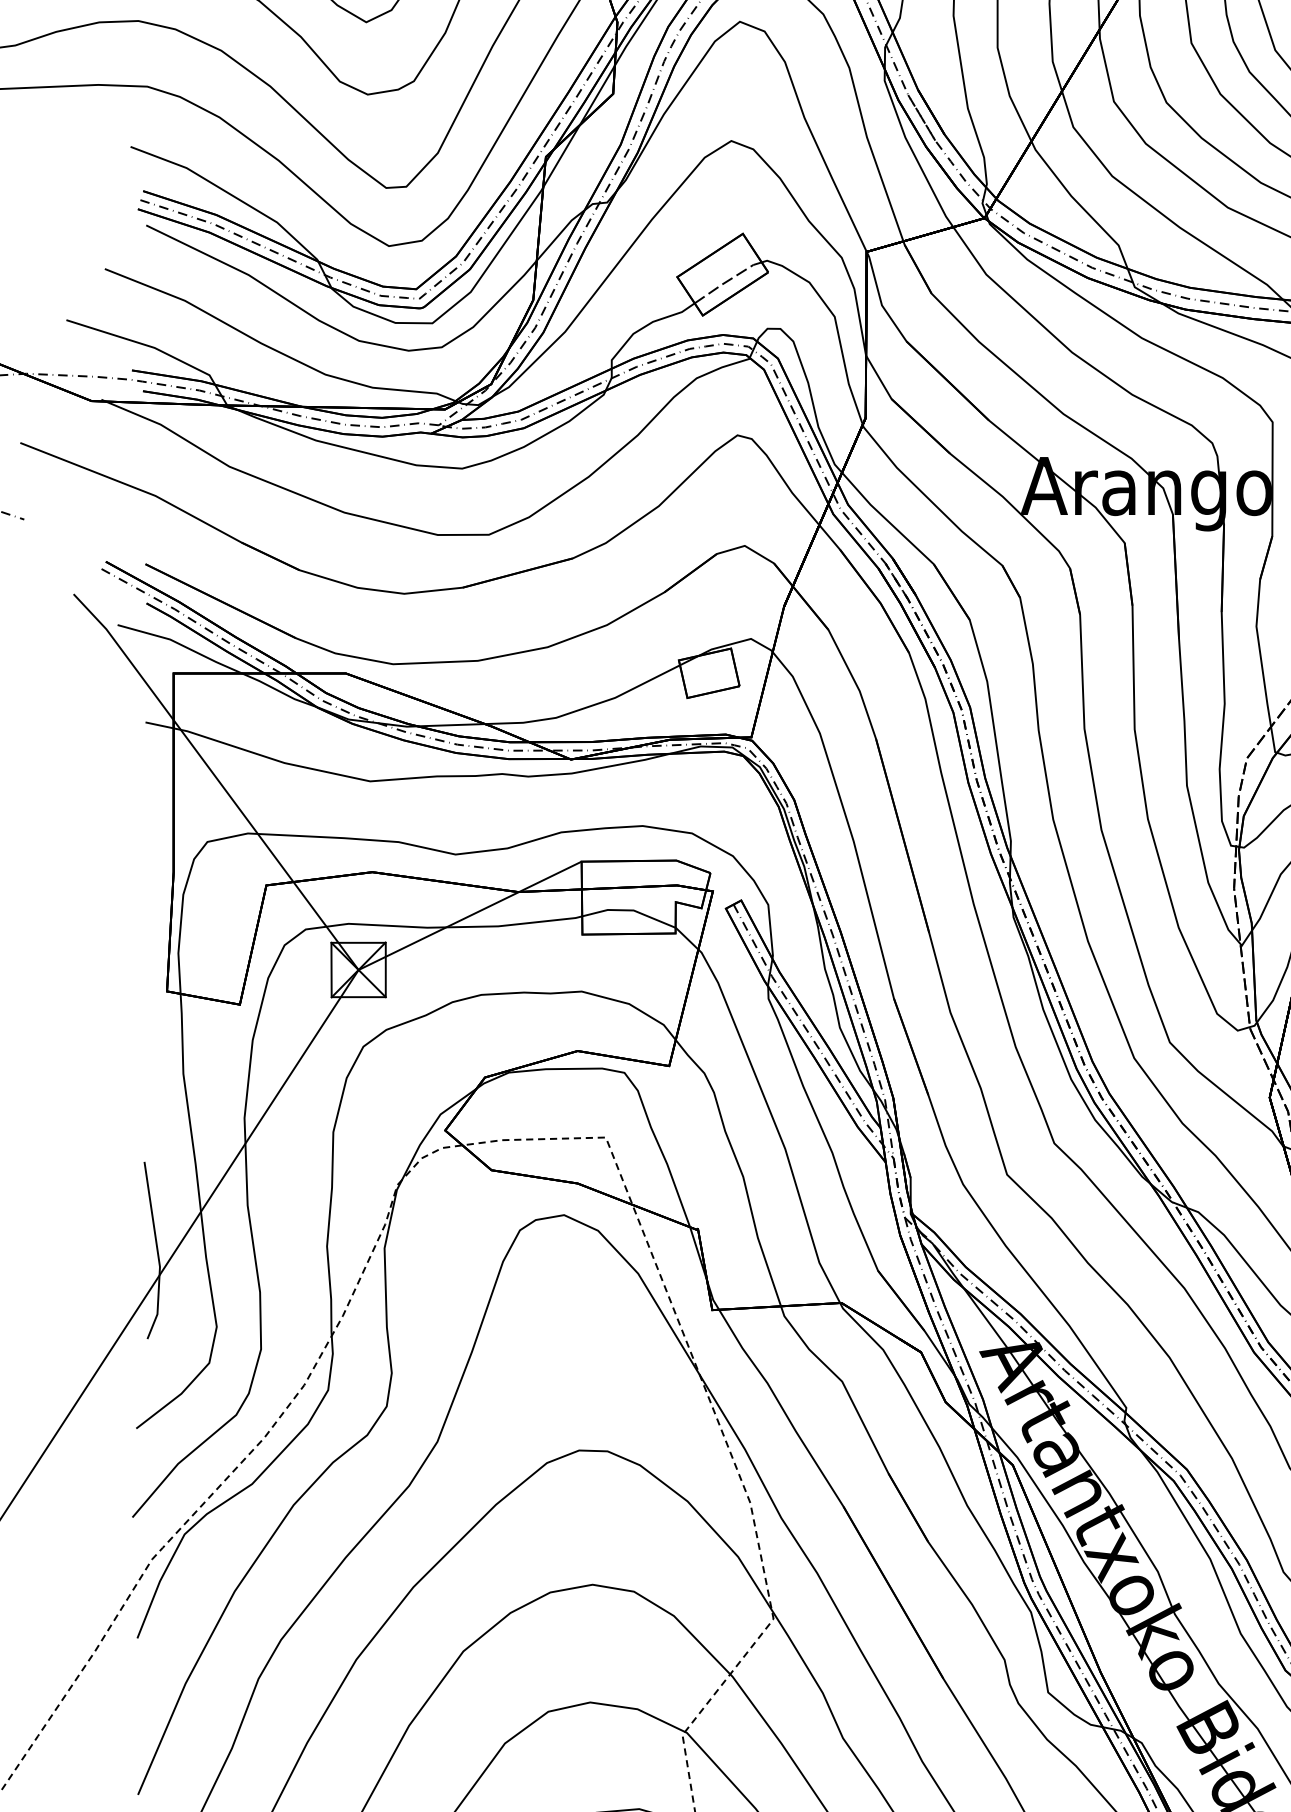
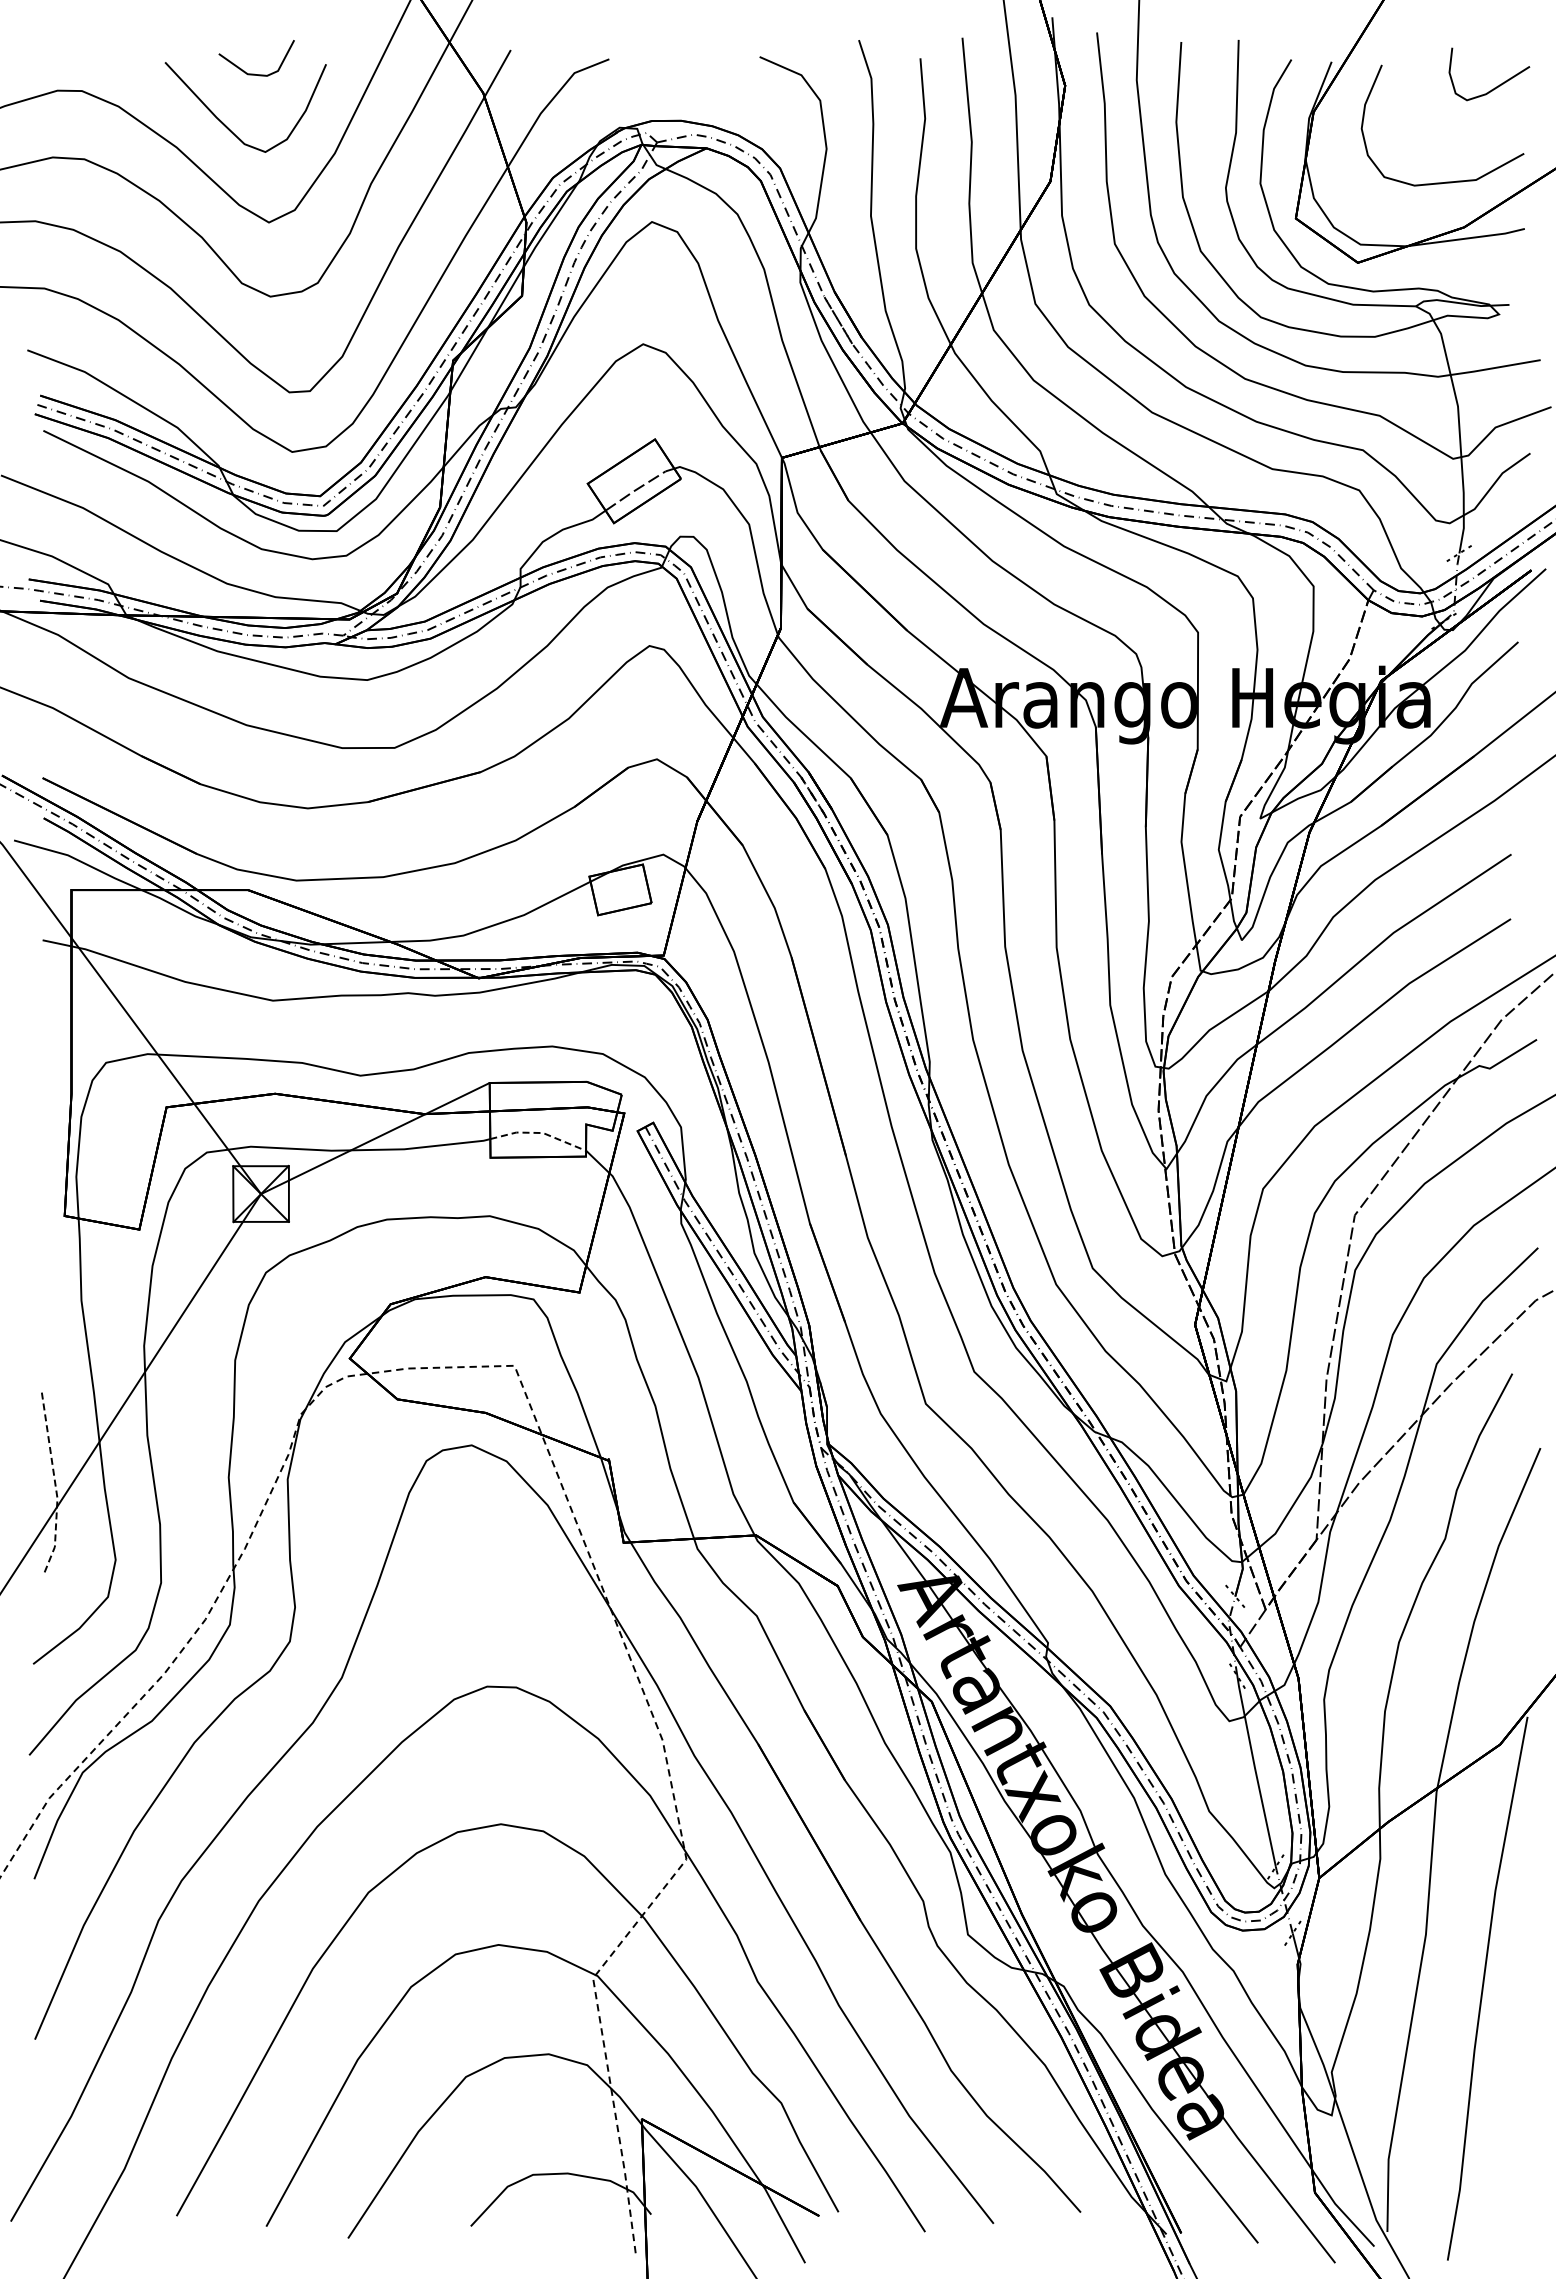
line: (631, 910) -> (540, 1133), solid -> dashed
line: (158, 1252) -> (55, 1483), solid -> dashed

